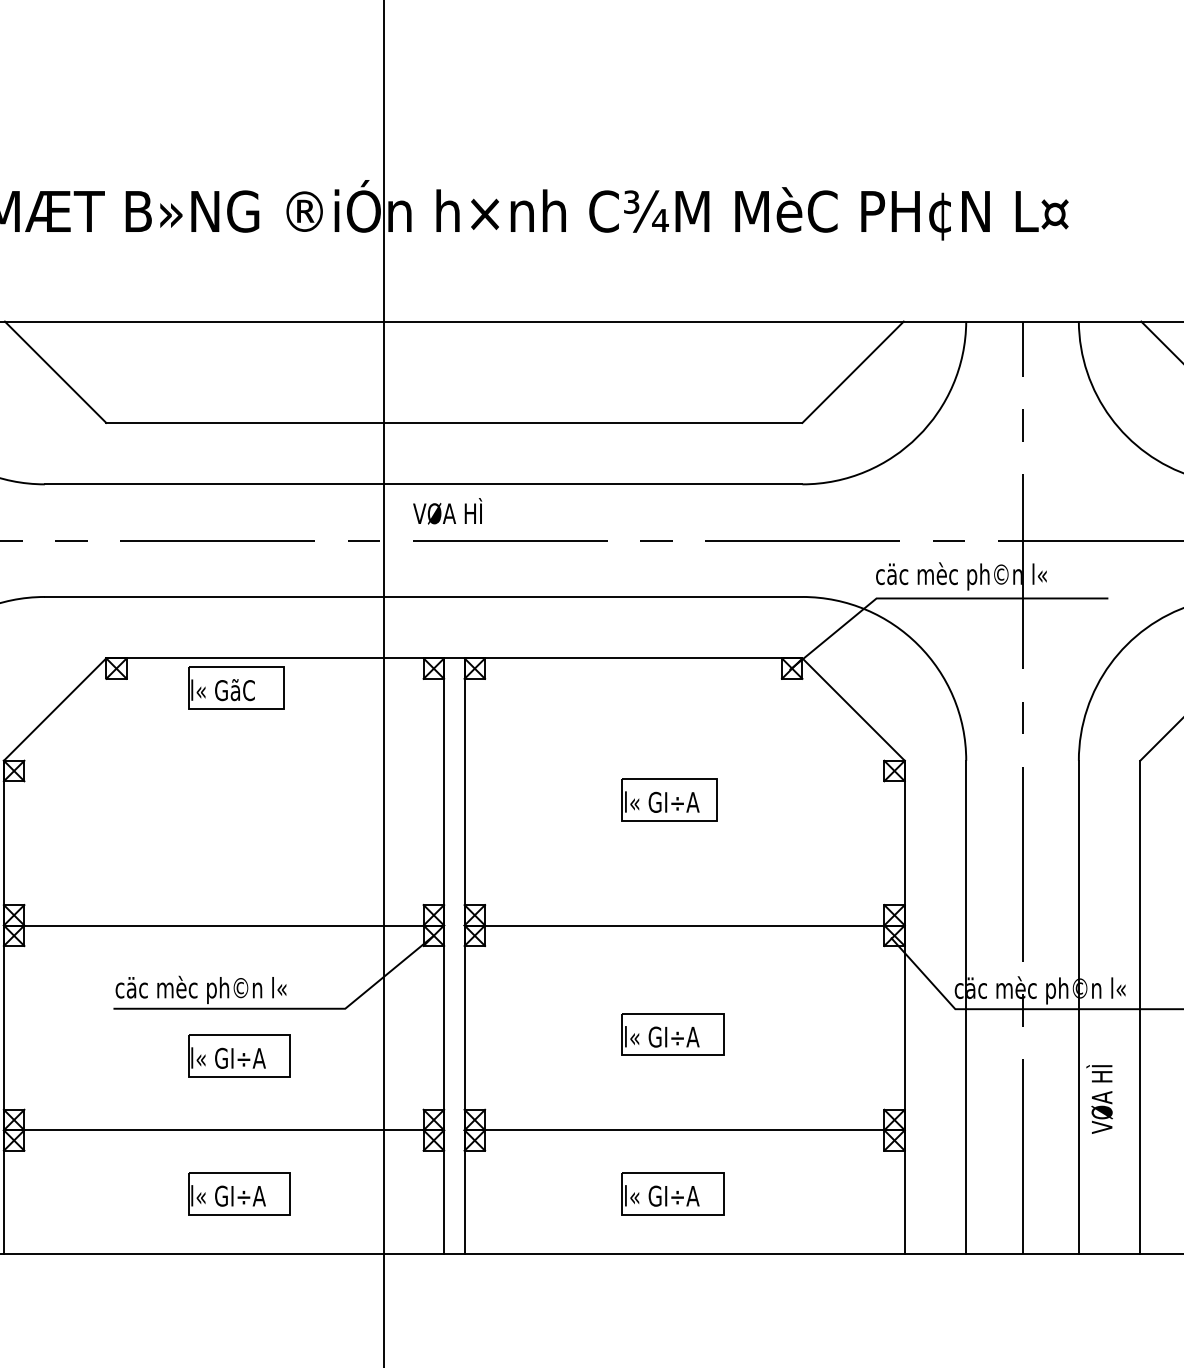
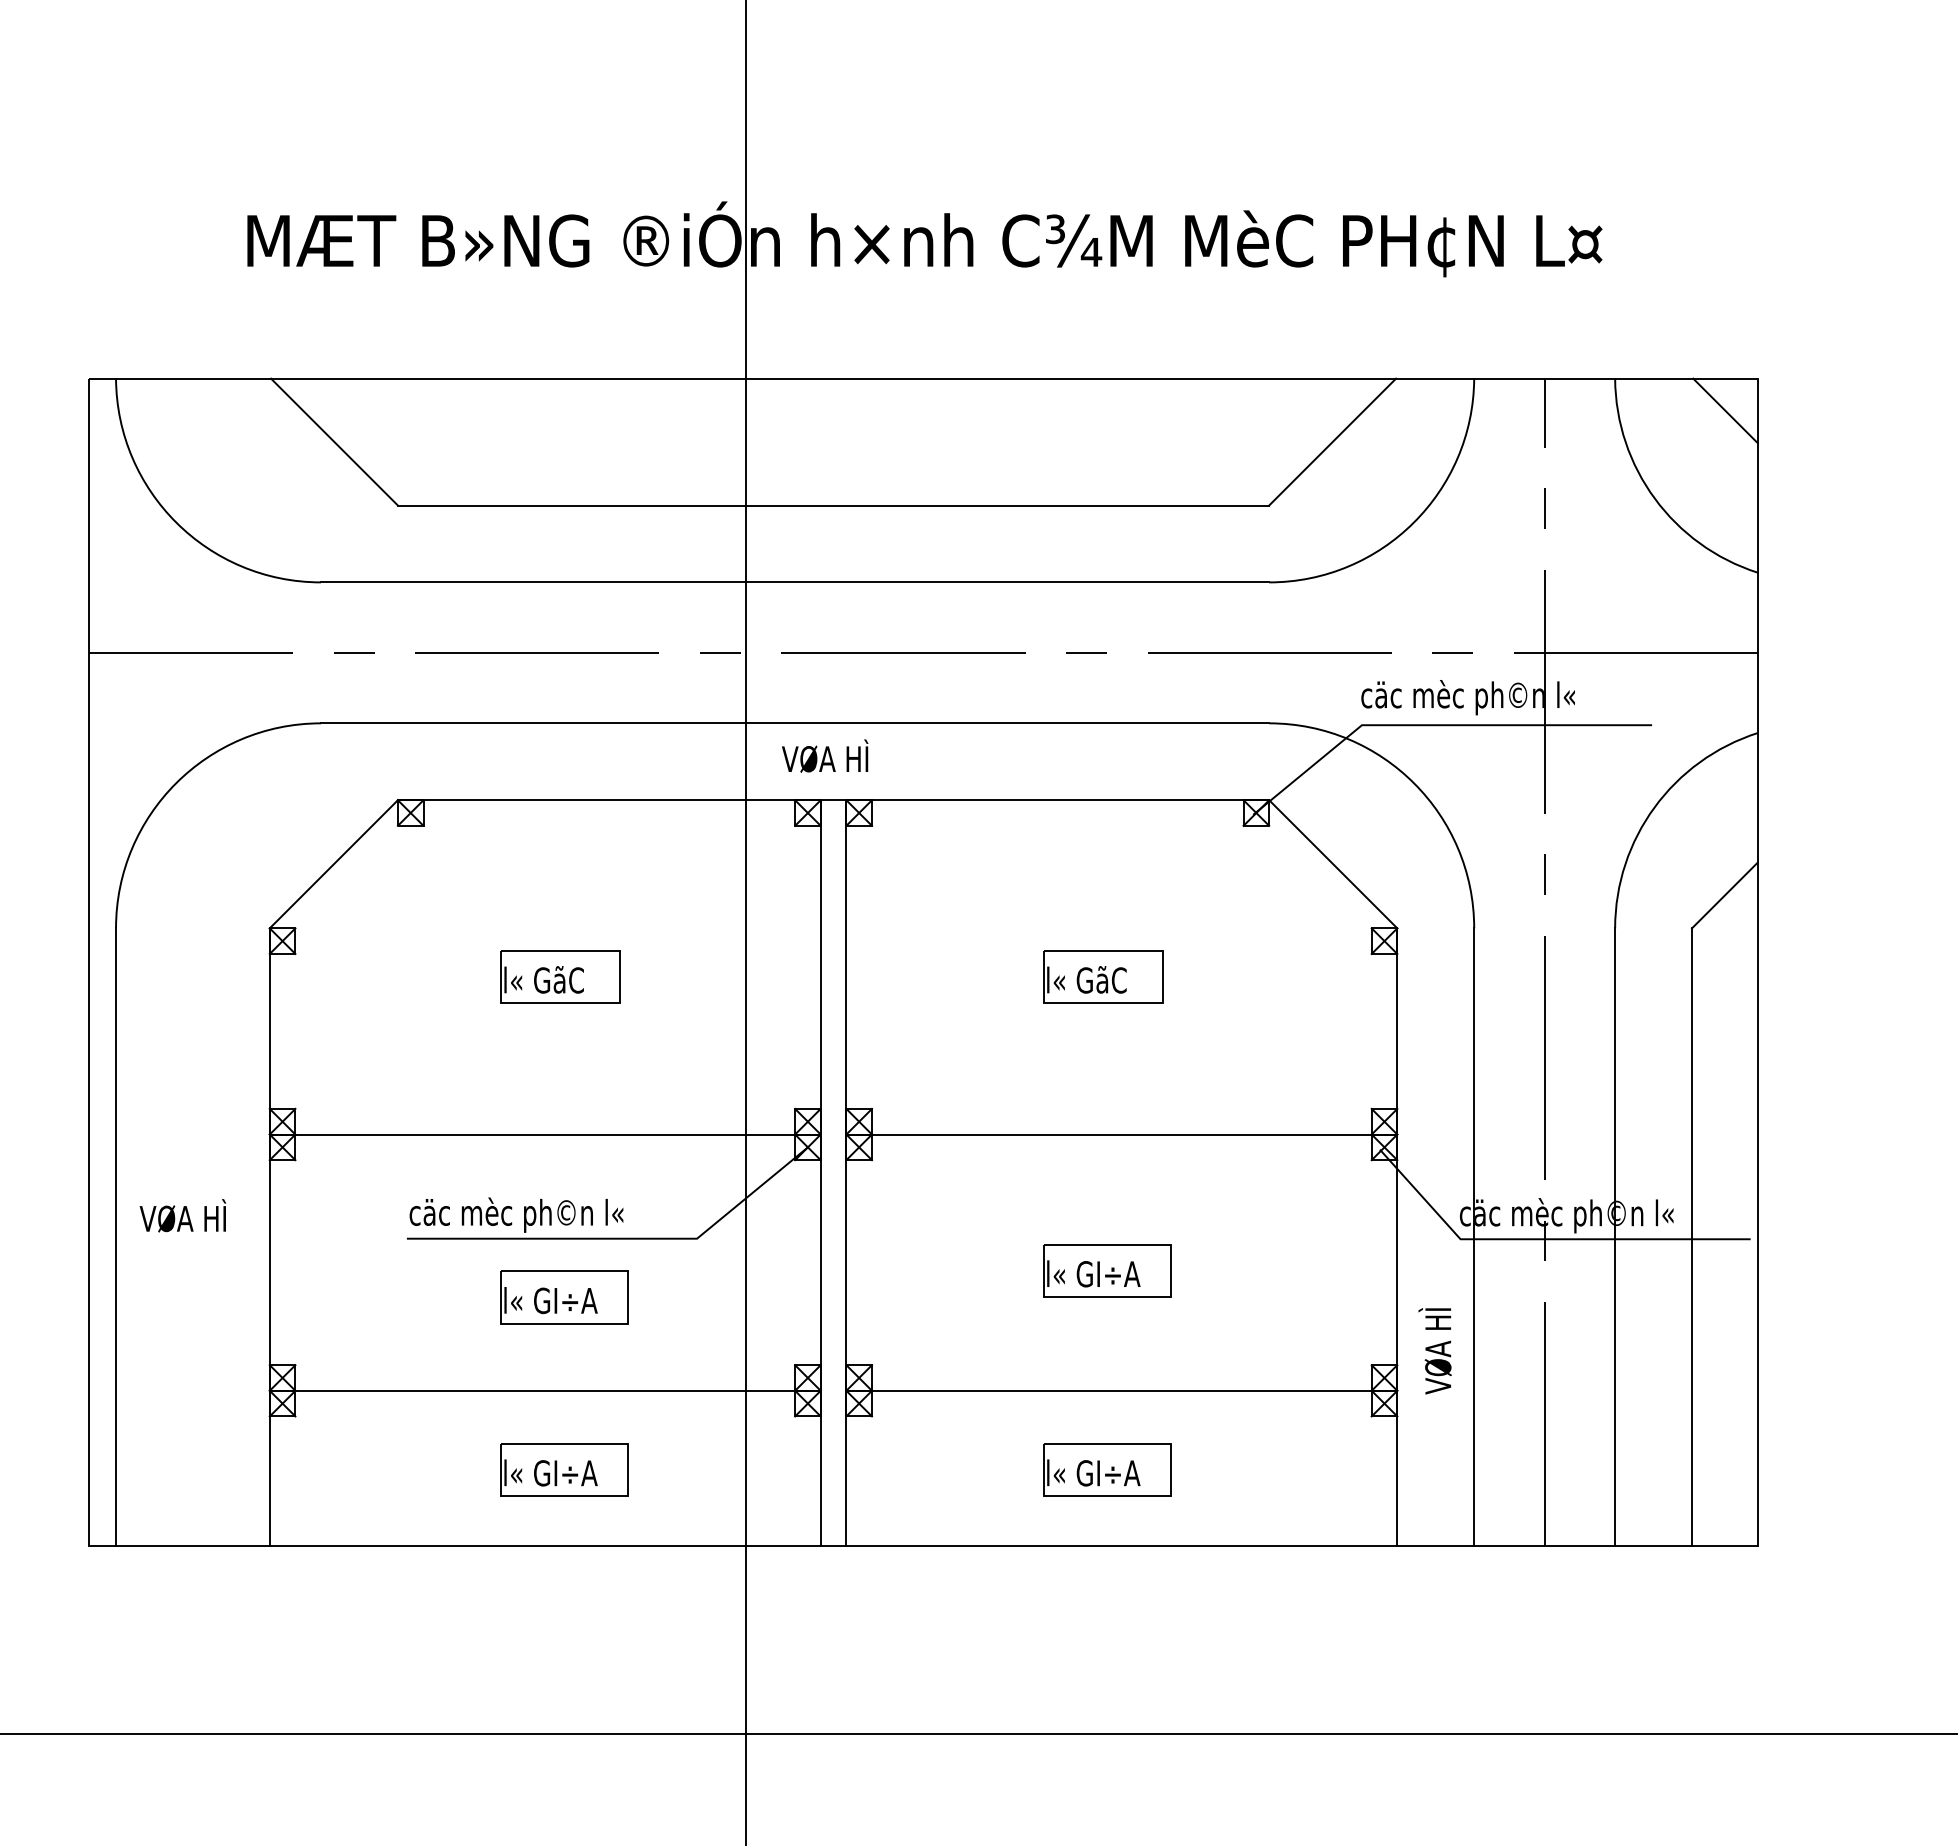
text: (447, 510) -> (825, 755), moved
part: (236, 687) -> (560, 976), moved
text: (682, 801) -> (1118, 979), l« GI÷A -> l« GãC
text: (1099, 1099) -> (1434, 1351), moved

